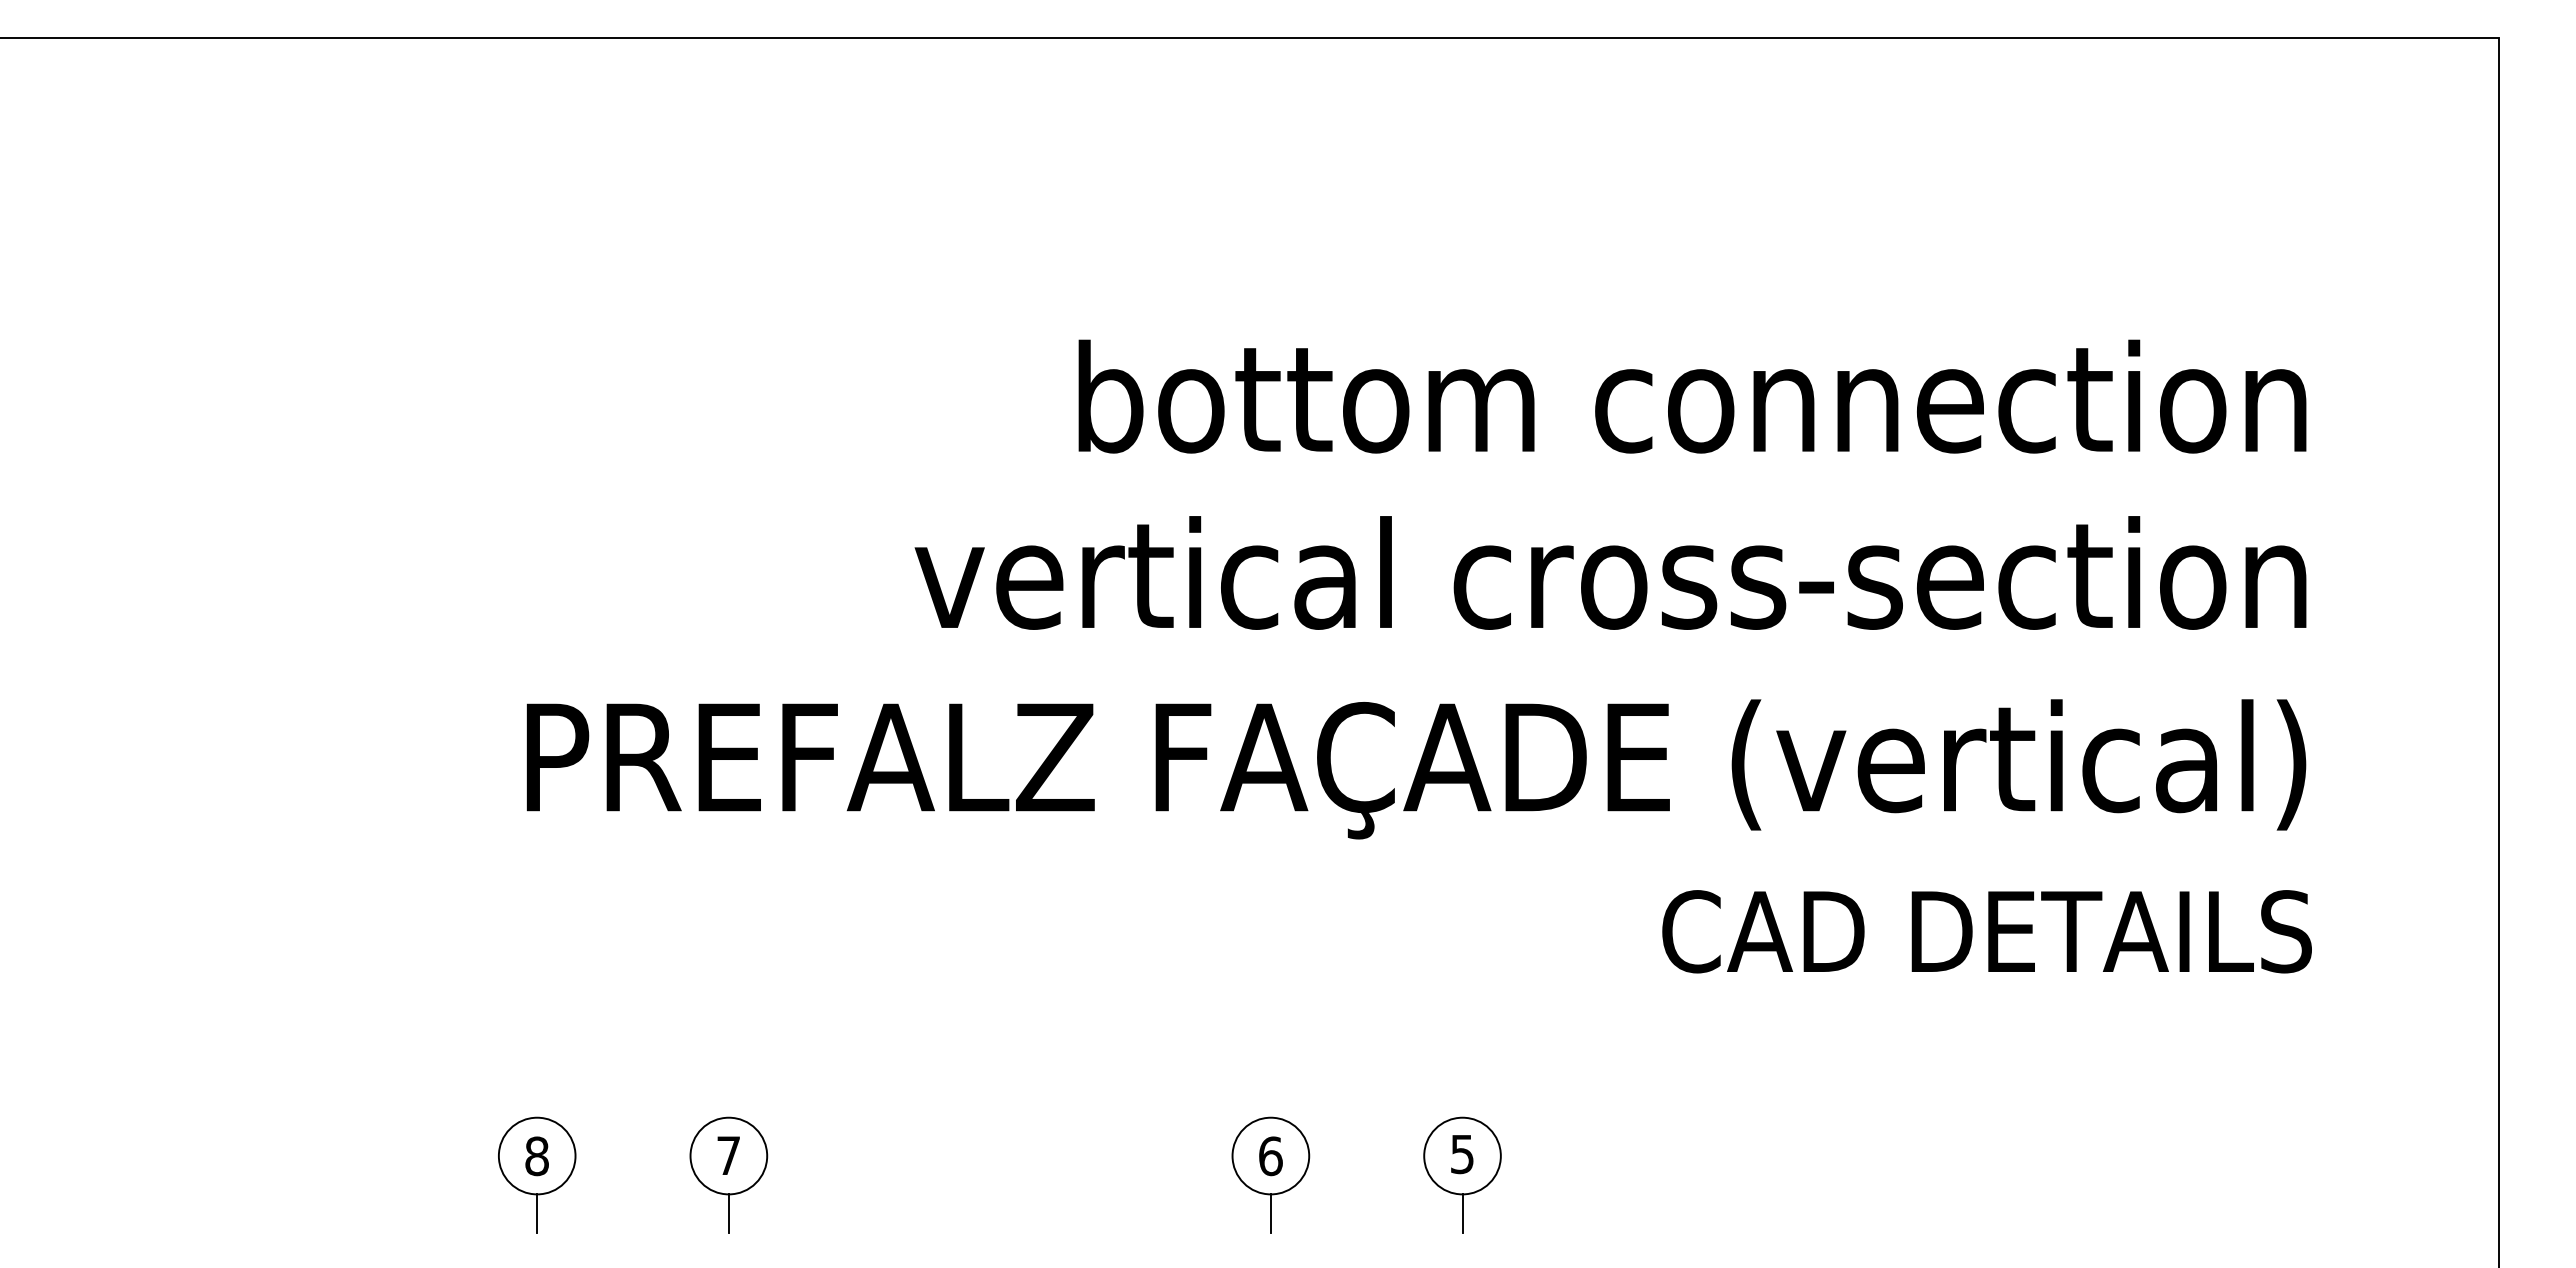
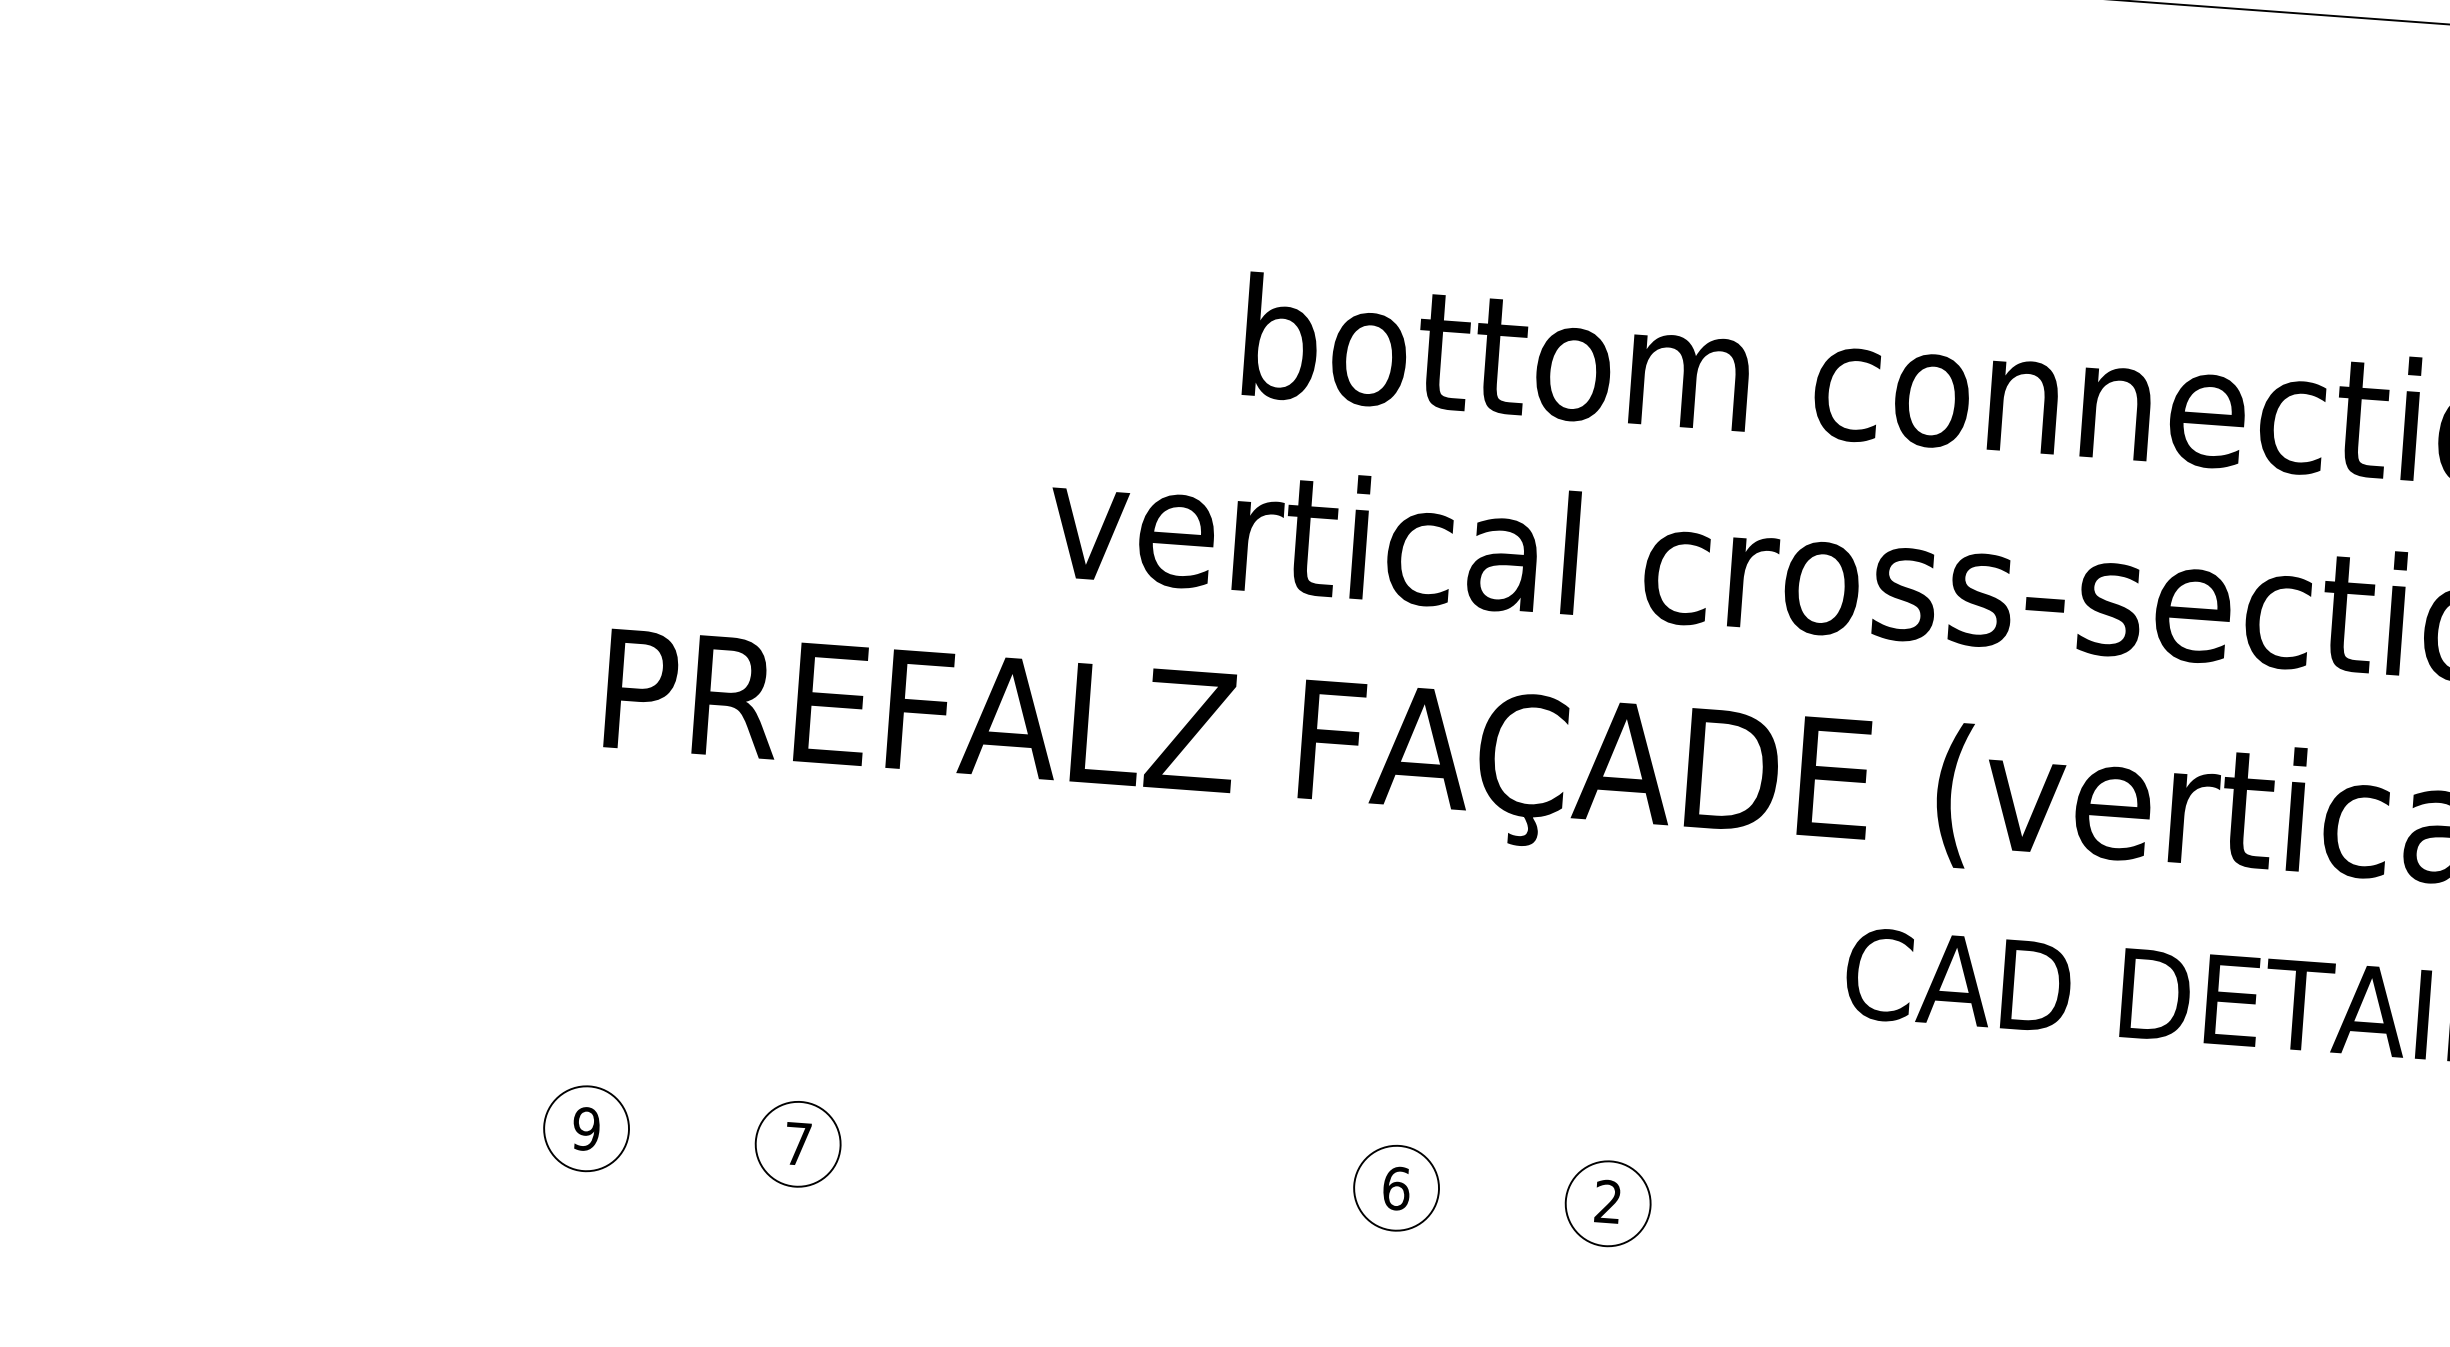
text: (1462, 1154) -> (1608, 1202), 5 -> 2
text: (536, 1156) -> (585, 1129), 8 -> 9
line: (537, 1213) -> (582, 1192), removed
line: (728, 1213) -> (793, 1207), removed
line: (1270, 1213) -> (1391, 1251), removed
line: (1462, 1213) -> (1603, 1267), removed

